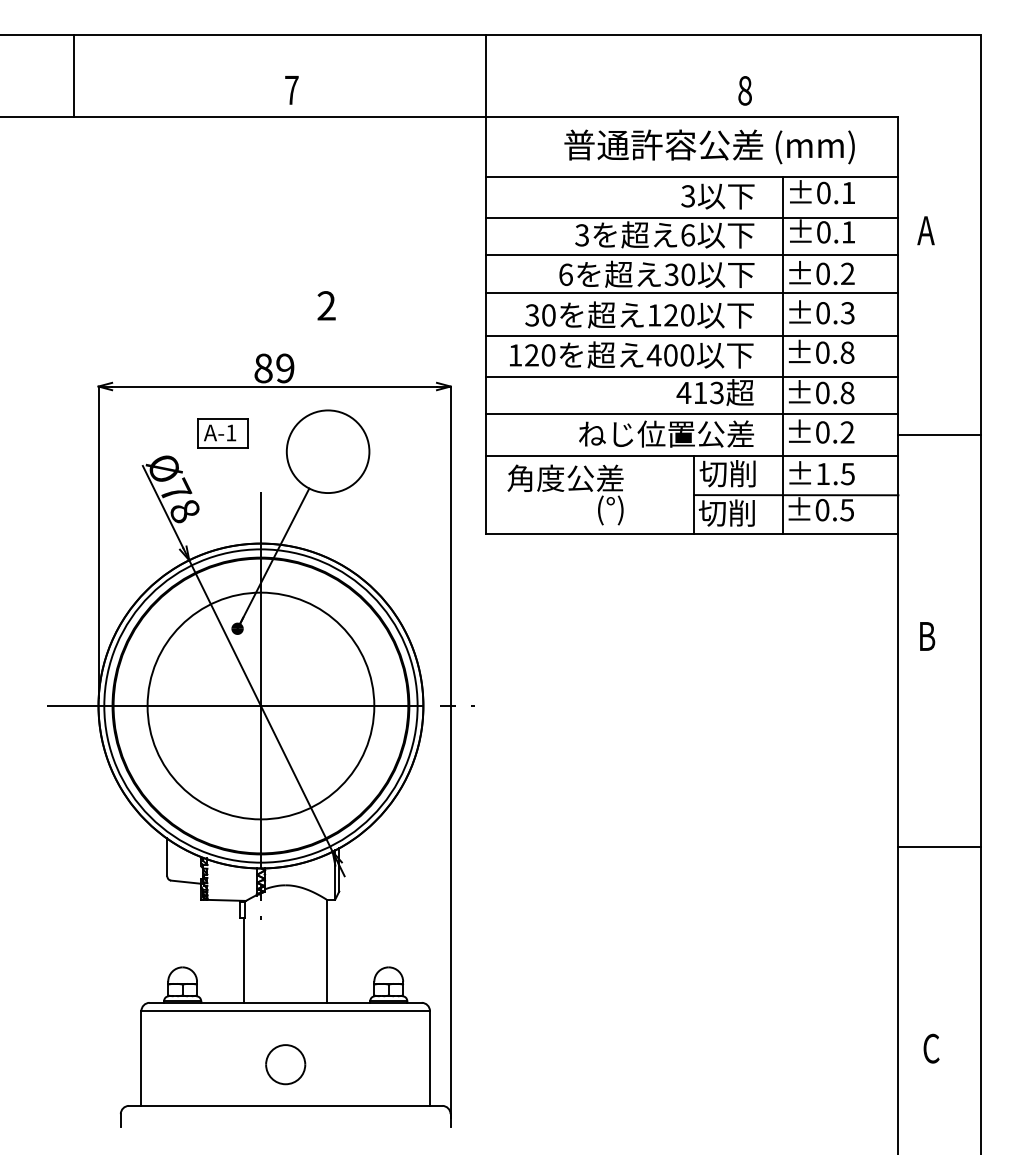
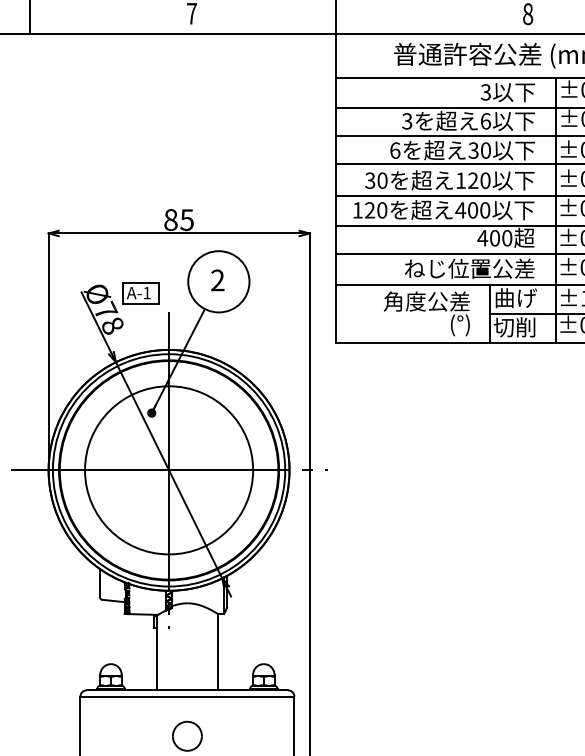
text: (326, 305) -> (217, 280), moved
text: (284, 368) -> (186, 220), 89 -> 85
text: (708, 392) -> (500, 237), 413 -> 400
part: (222, 433) -> (140, 293), moved
text: (728, 473) -> (515, 297), 切削 -> 曲げ
text: (565, 494) -> (426, 313), moved

